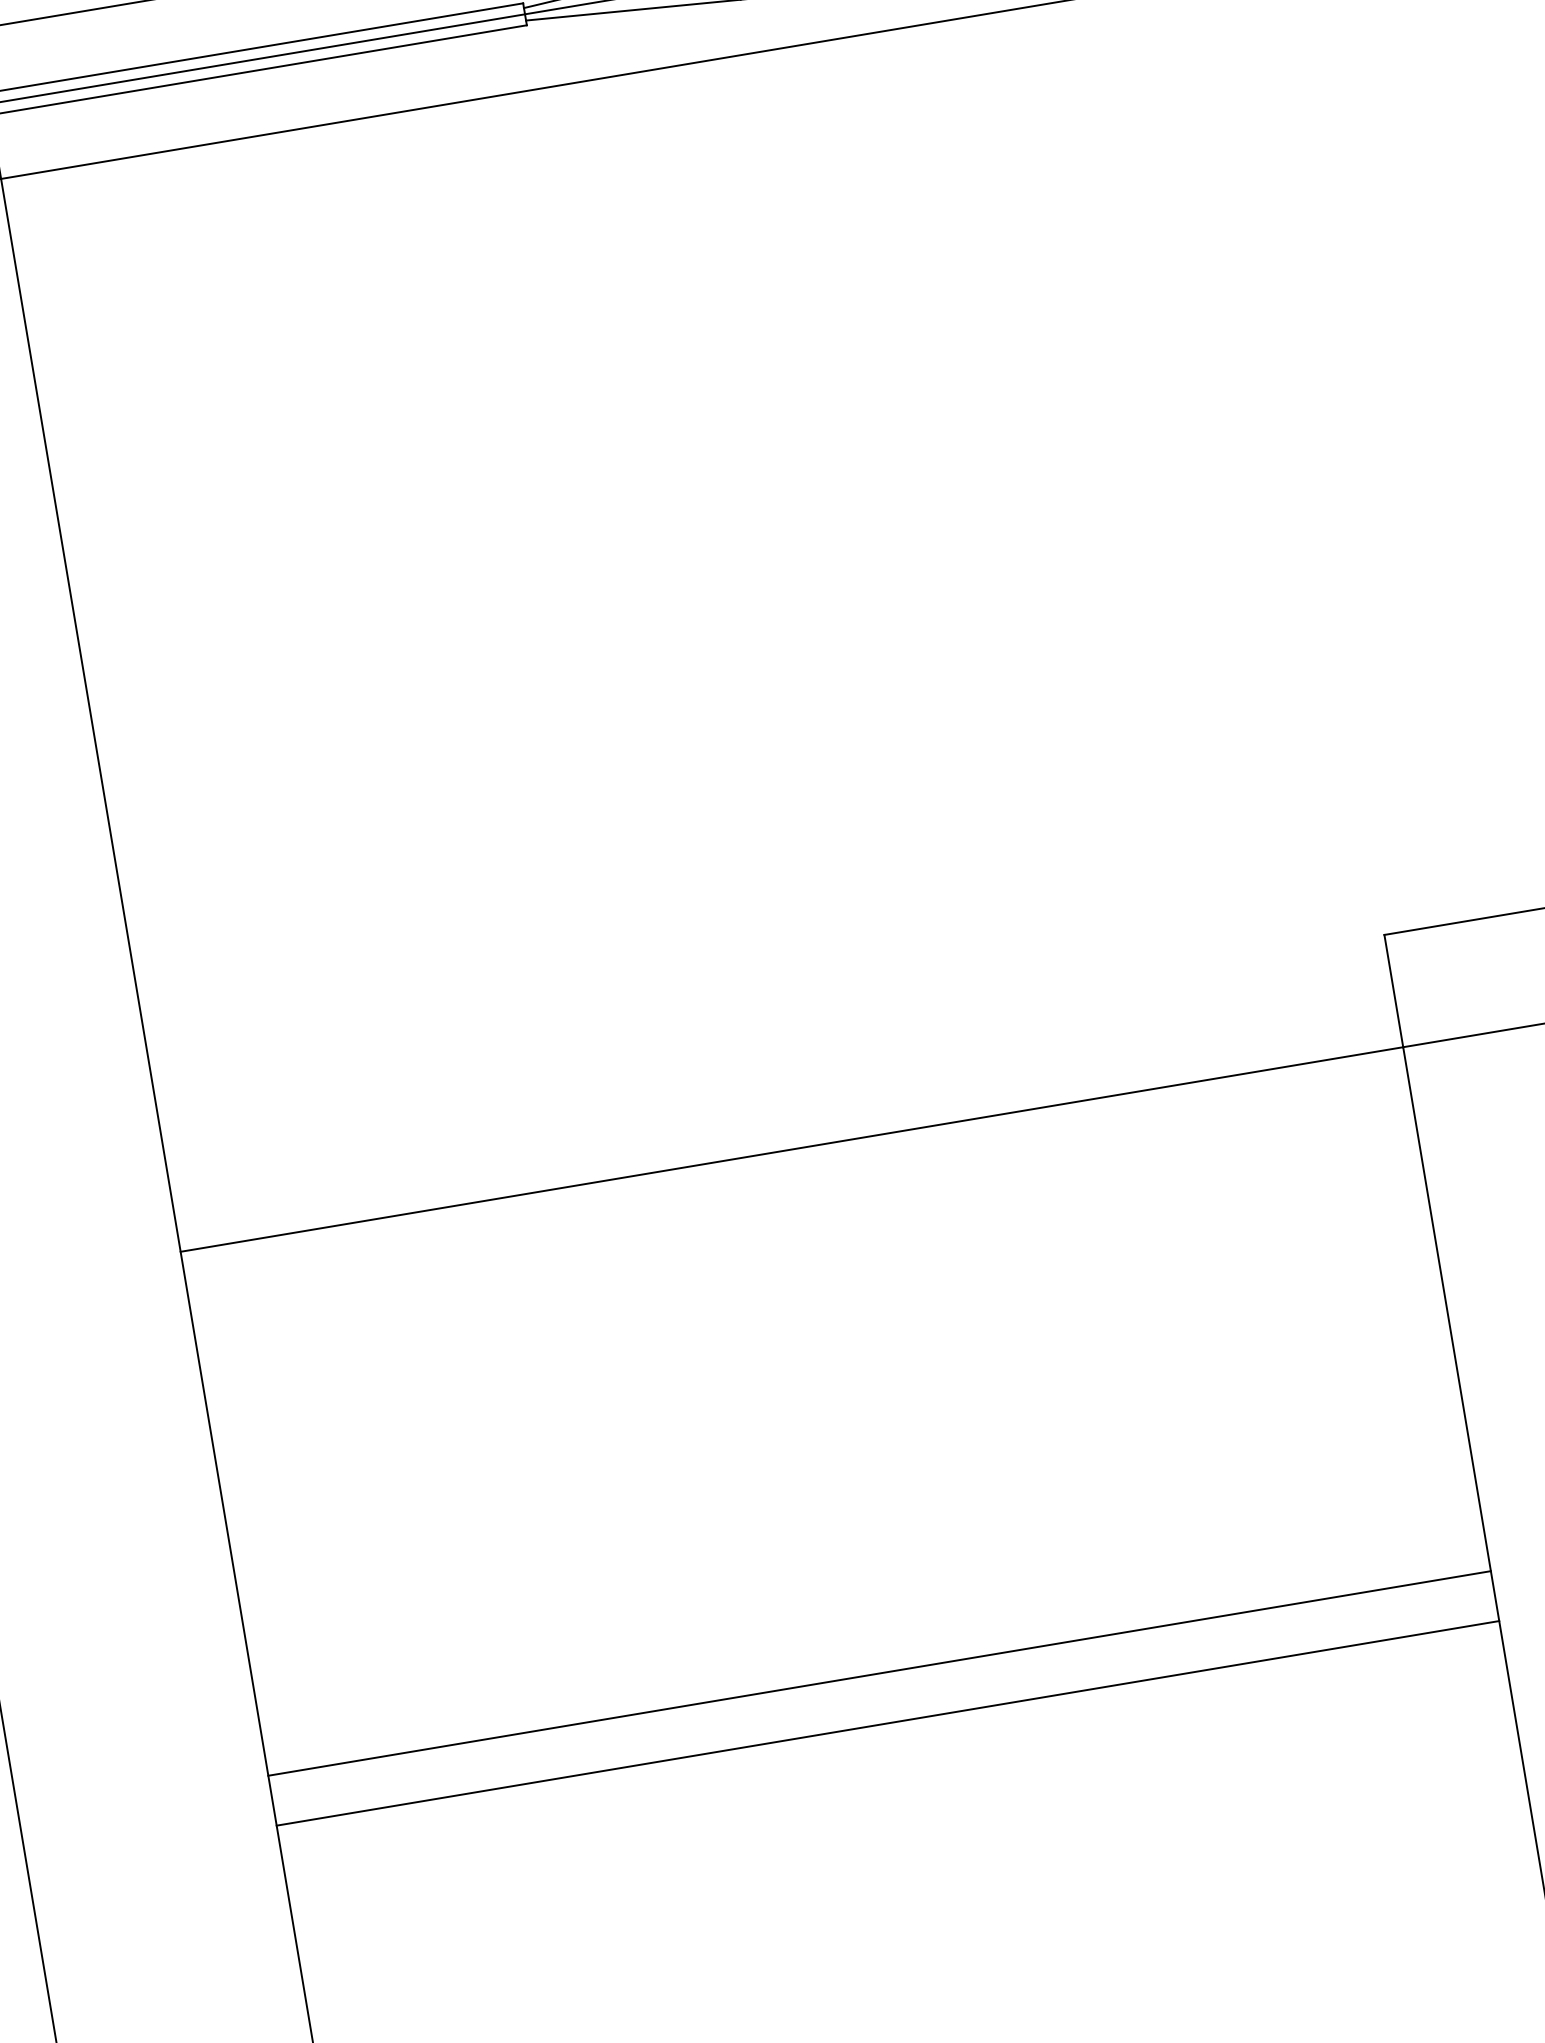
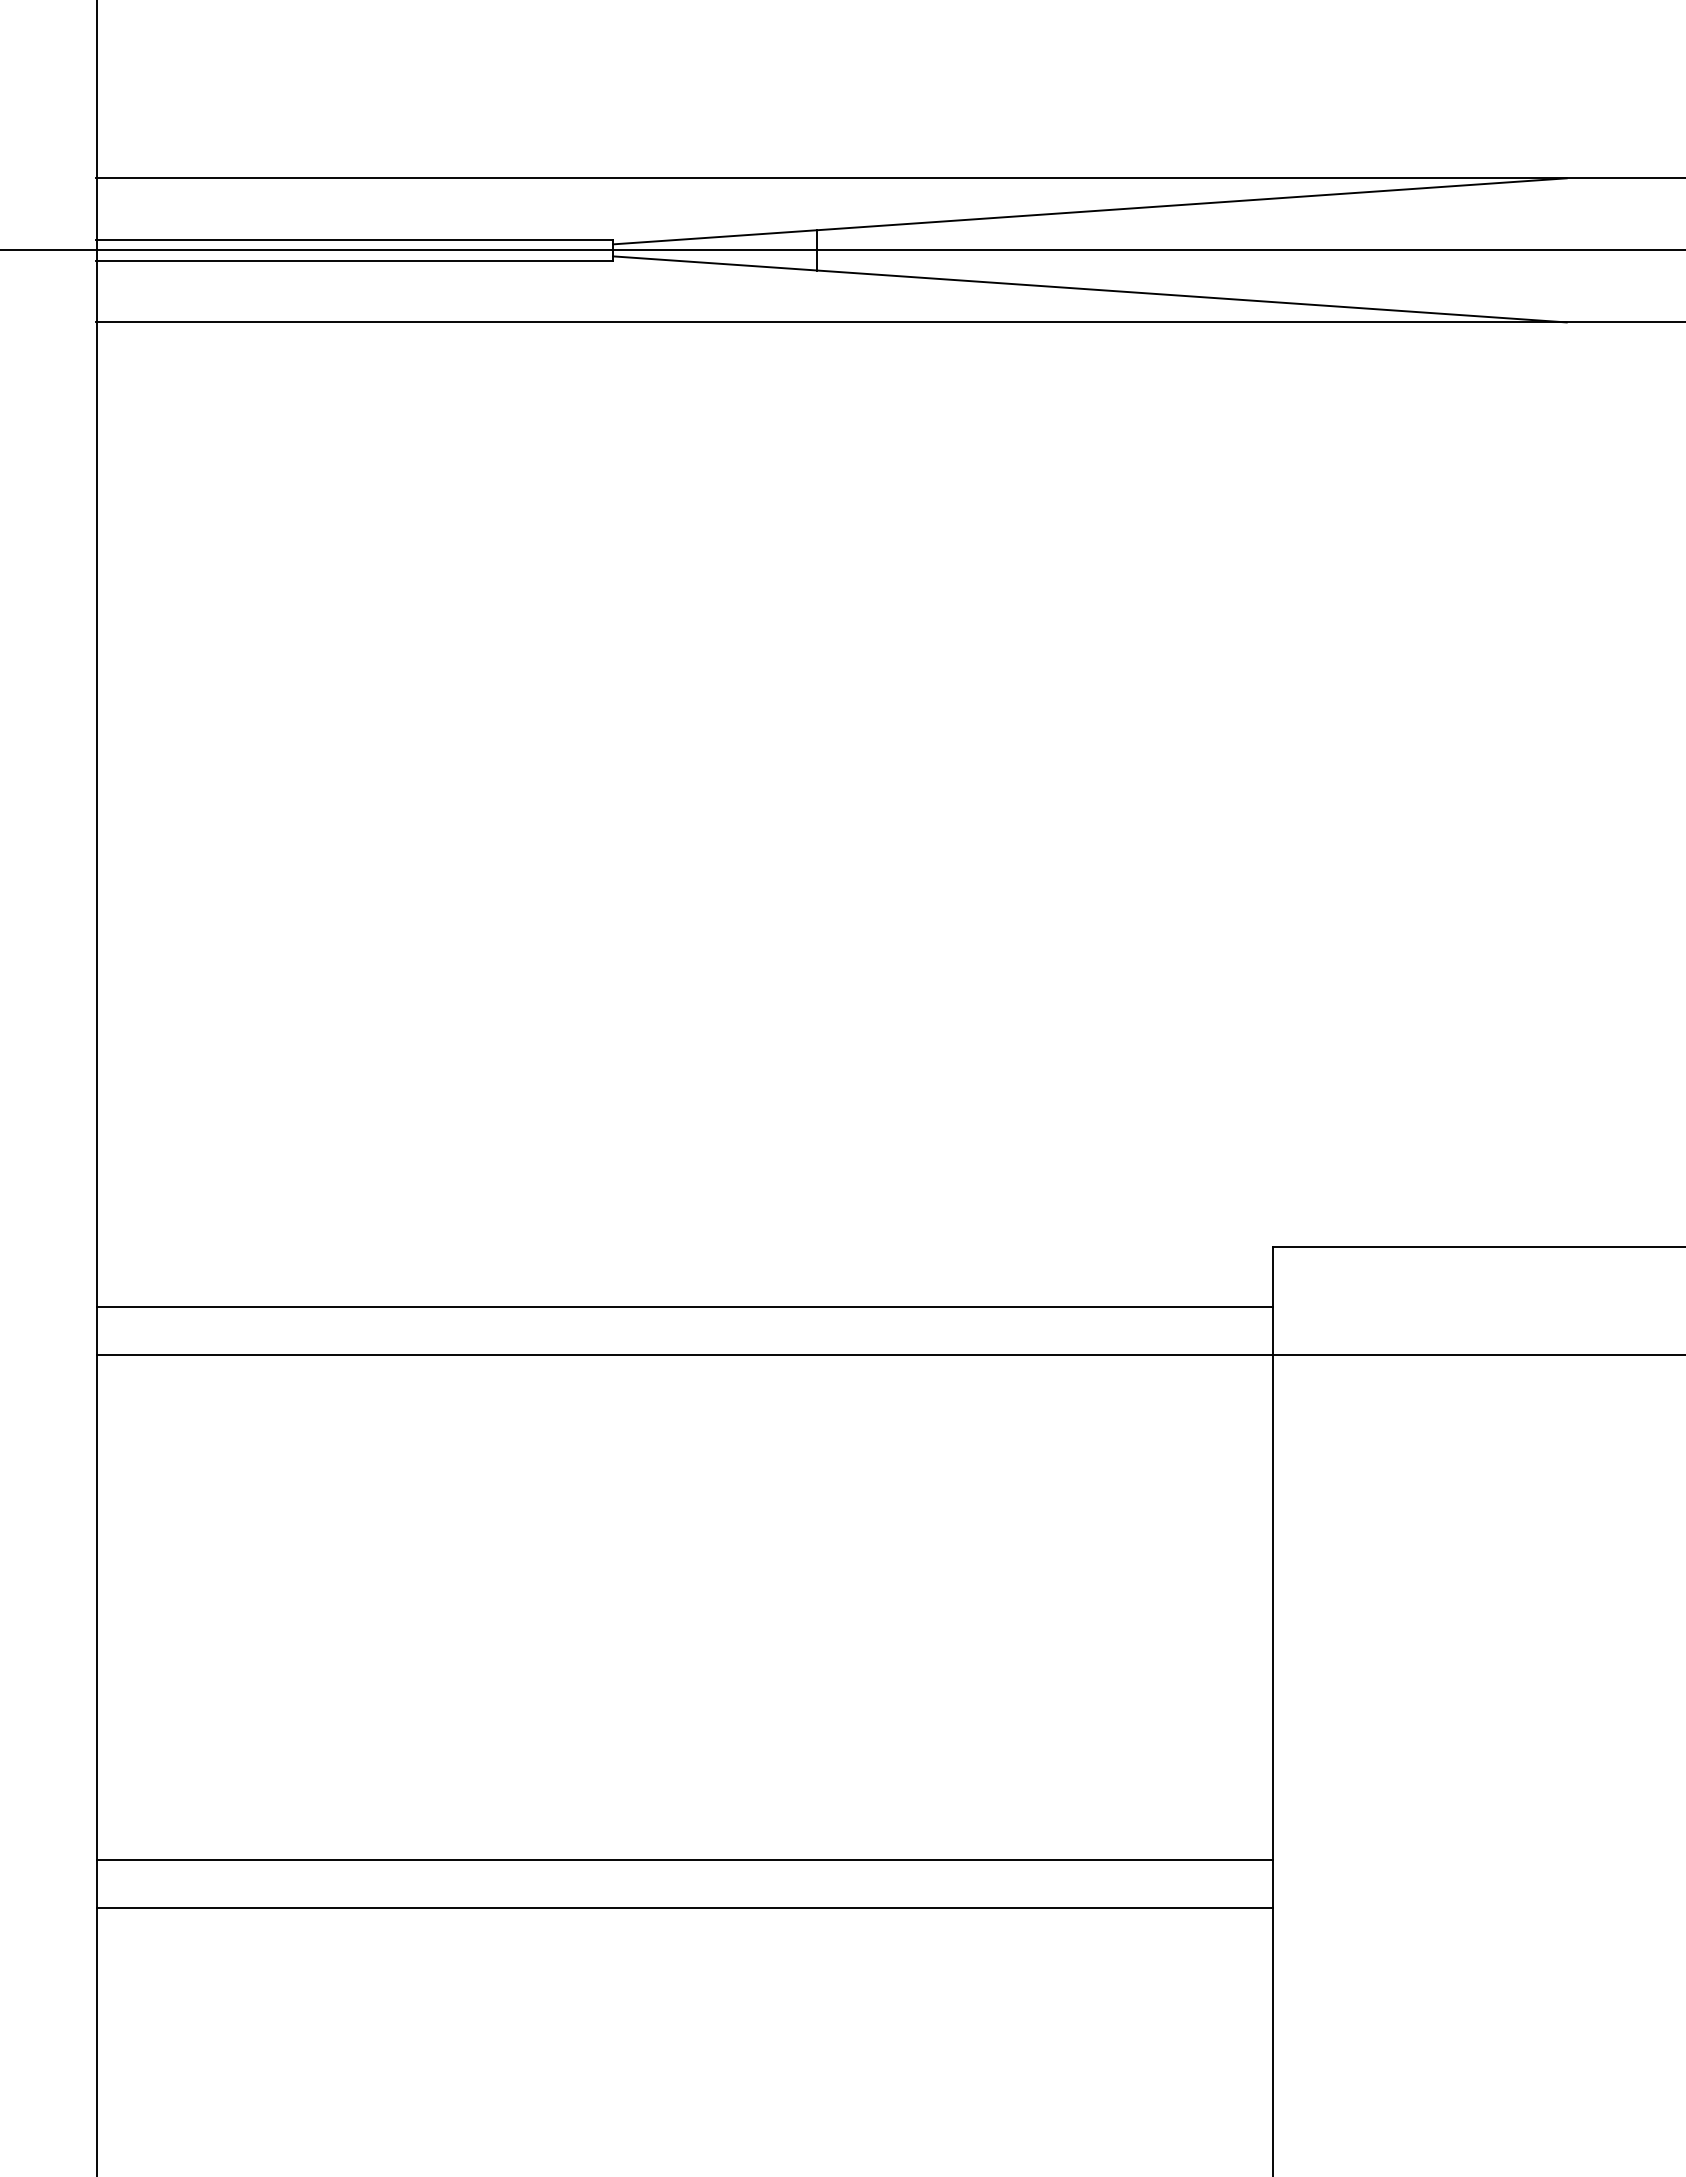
line: (783, 1100) -> (684, 1307), added

